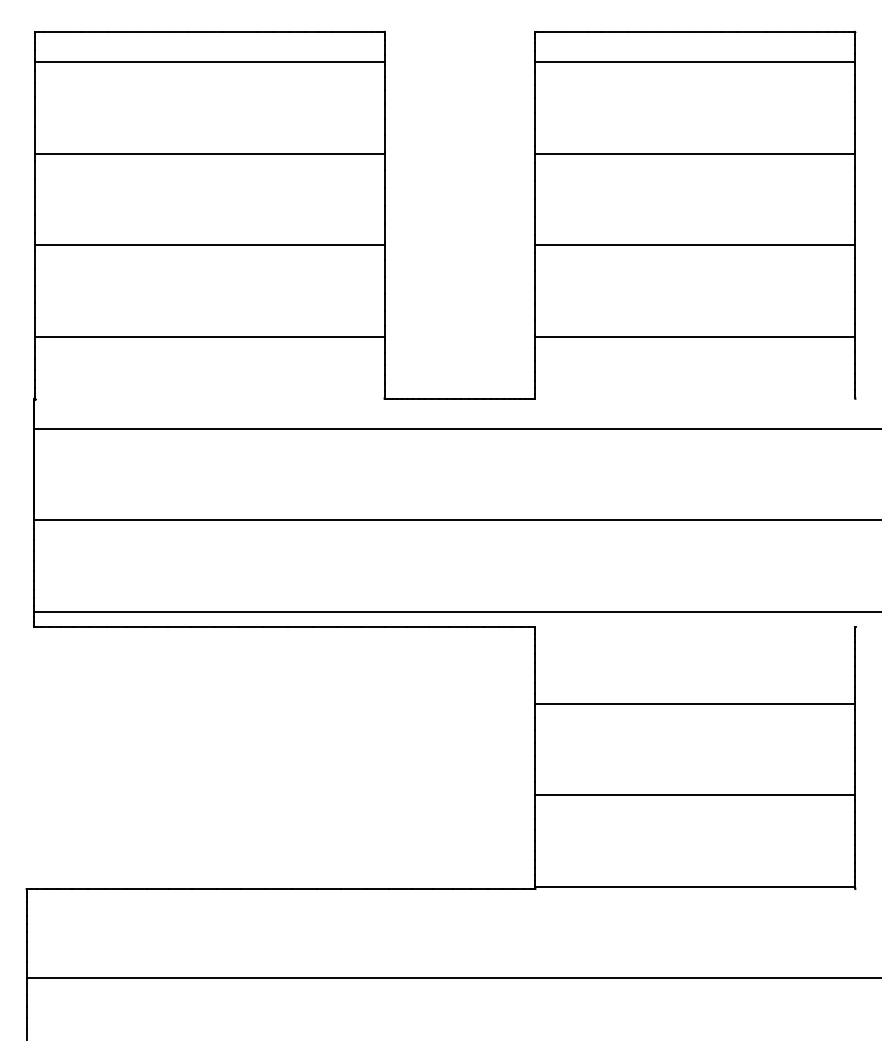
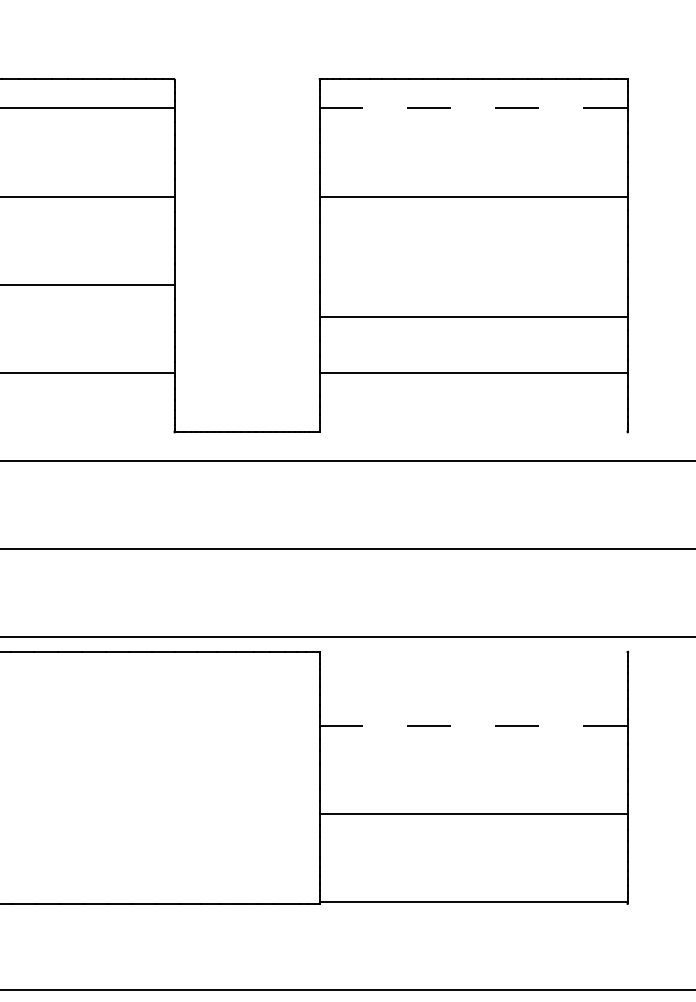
line: (695, 62) -> (473, 108), solid -> dashed
line: (695, 245) -> (473, 317), moved
line: (695, 703) -> (473, 725), solid -> dashed

